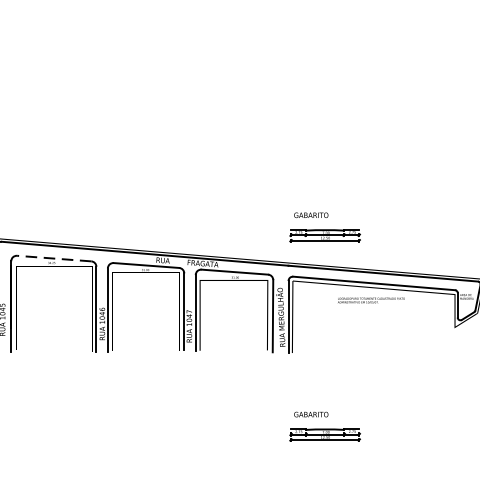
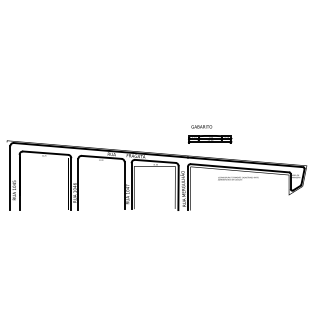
line: (53, 259) -> (45, 153), dashed -> solid
part: (325, 427) -> (210, 255), removed

